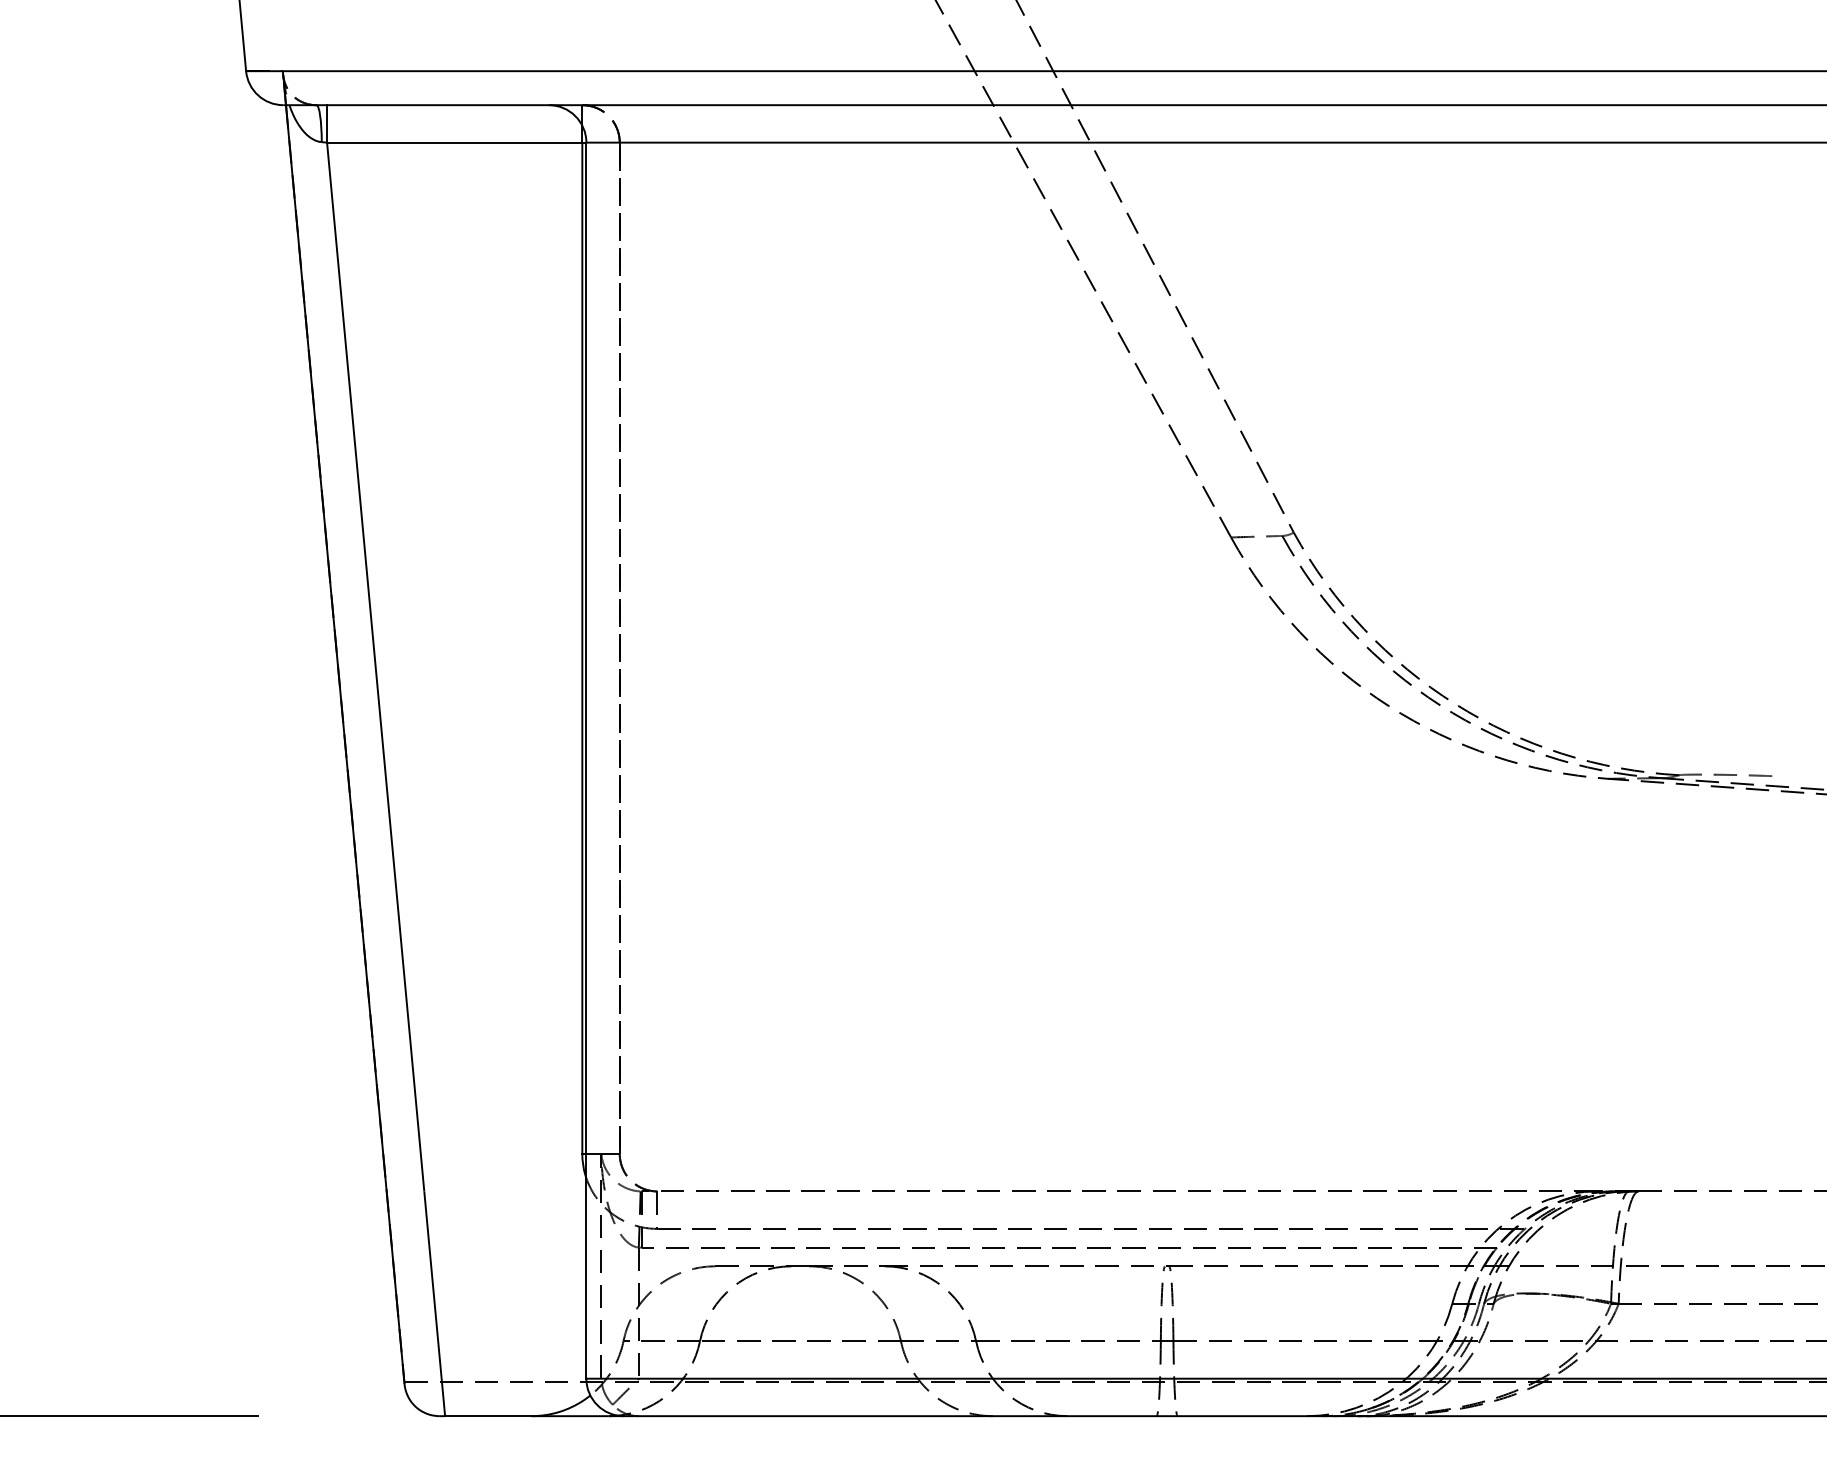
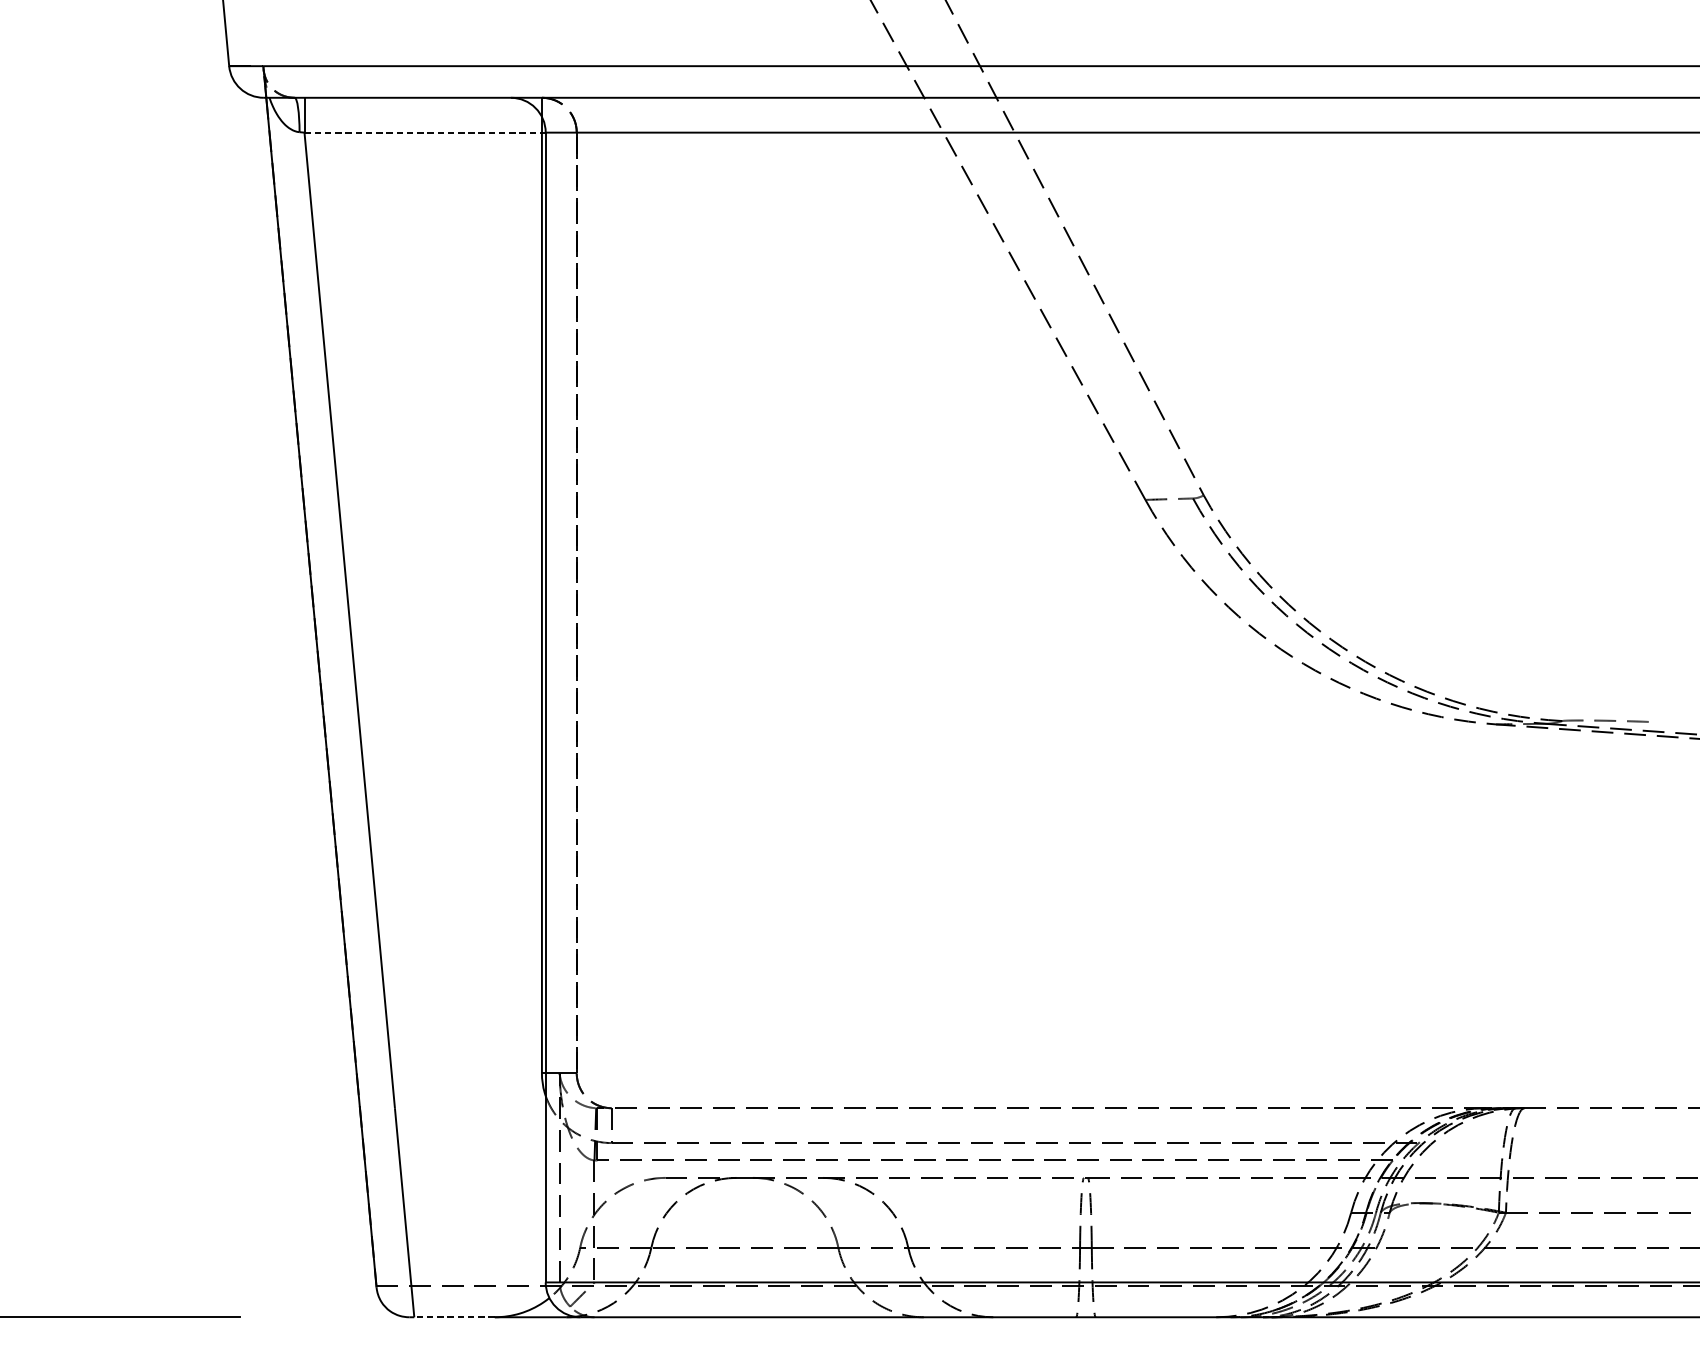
line: (454, 142) -> (423, 132), solid -> dashed
line: (487, 1416) -> (453, 1317), solid -> dashed

